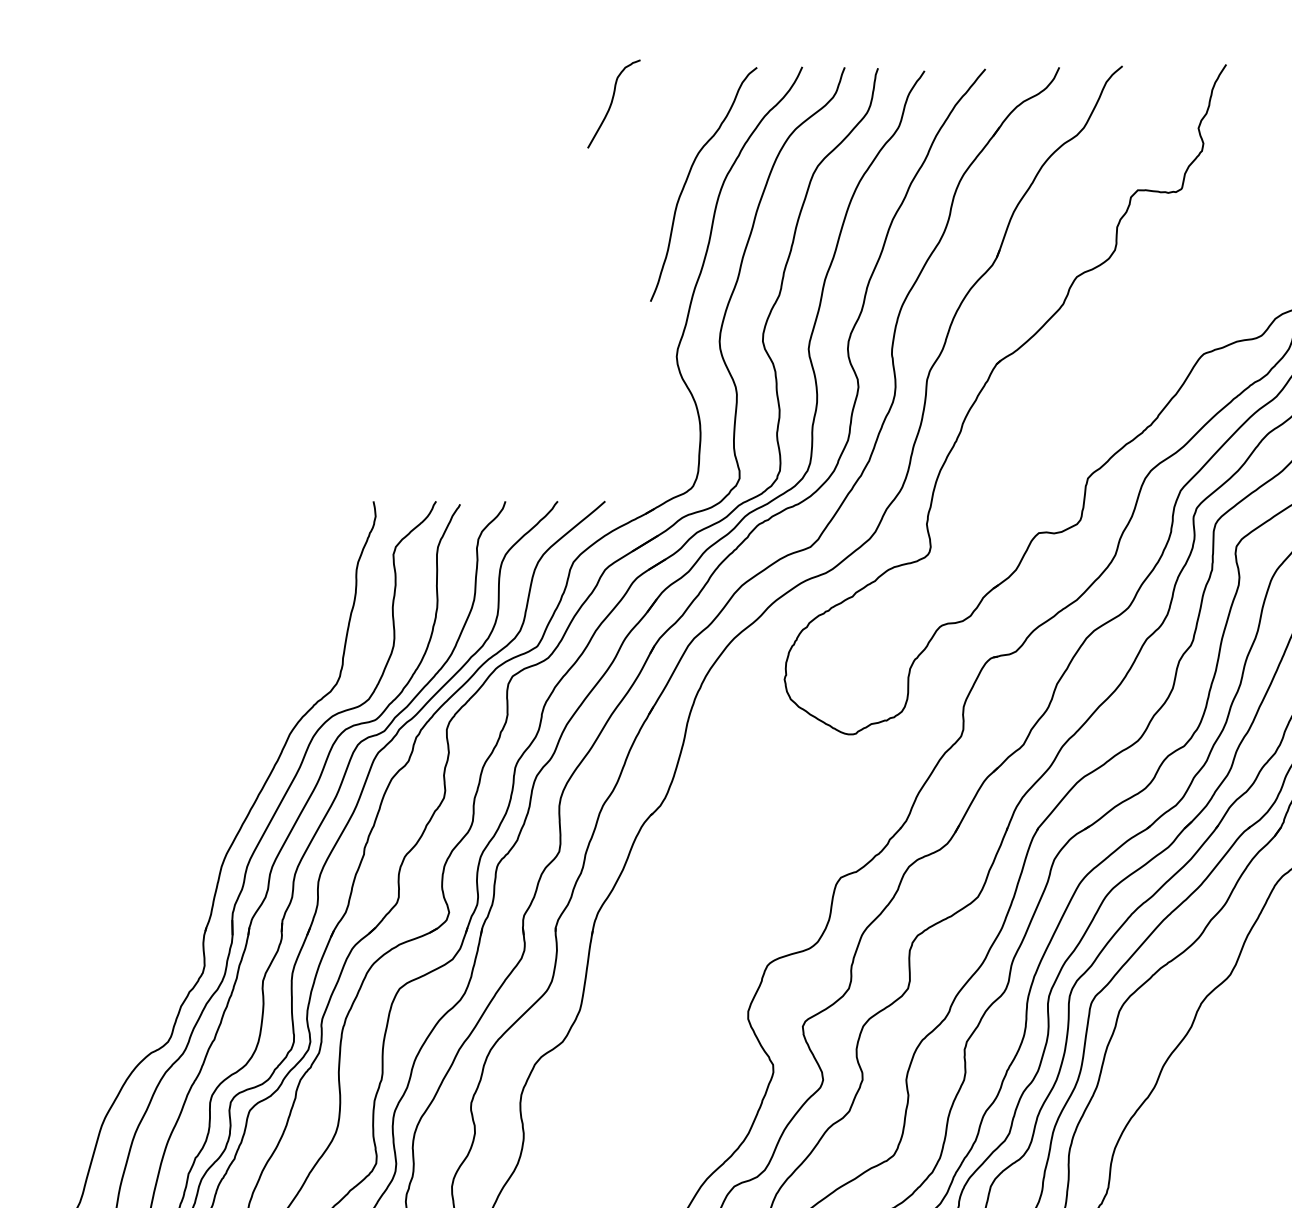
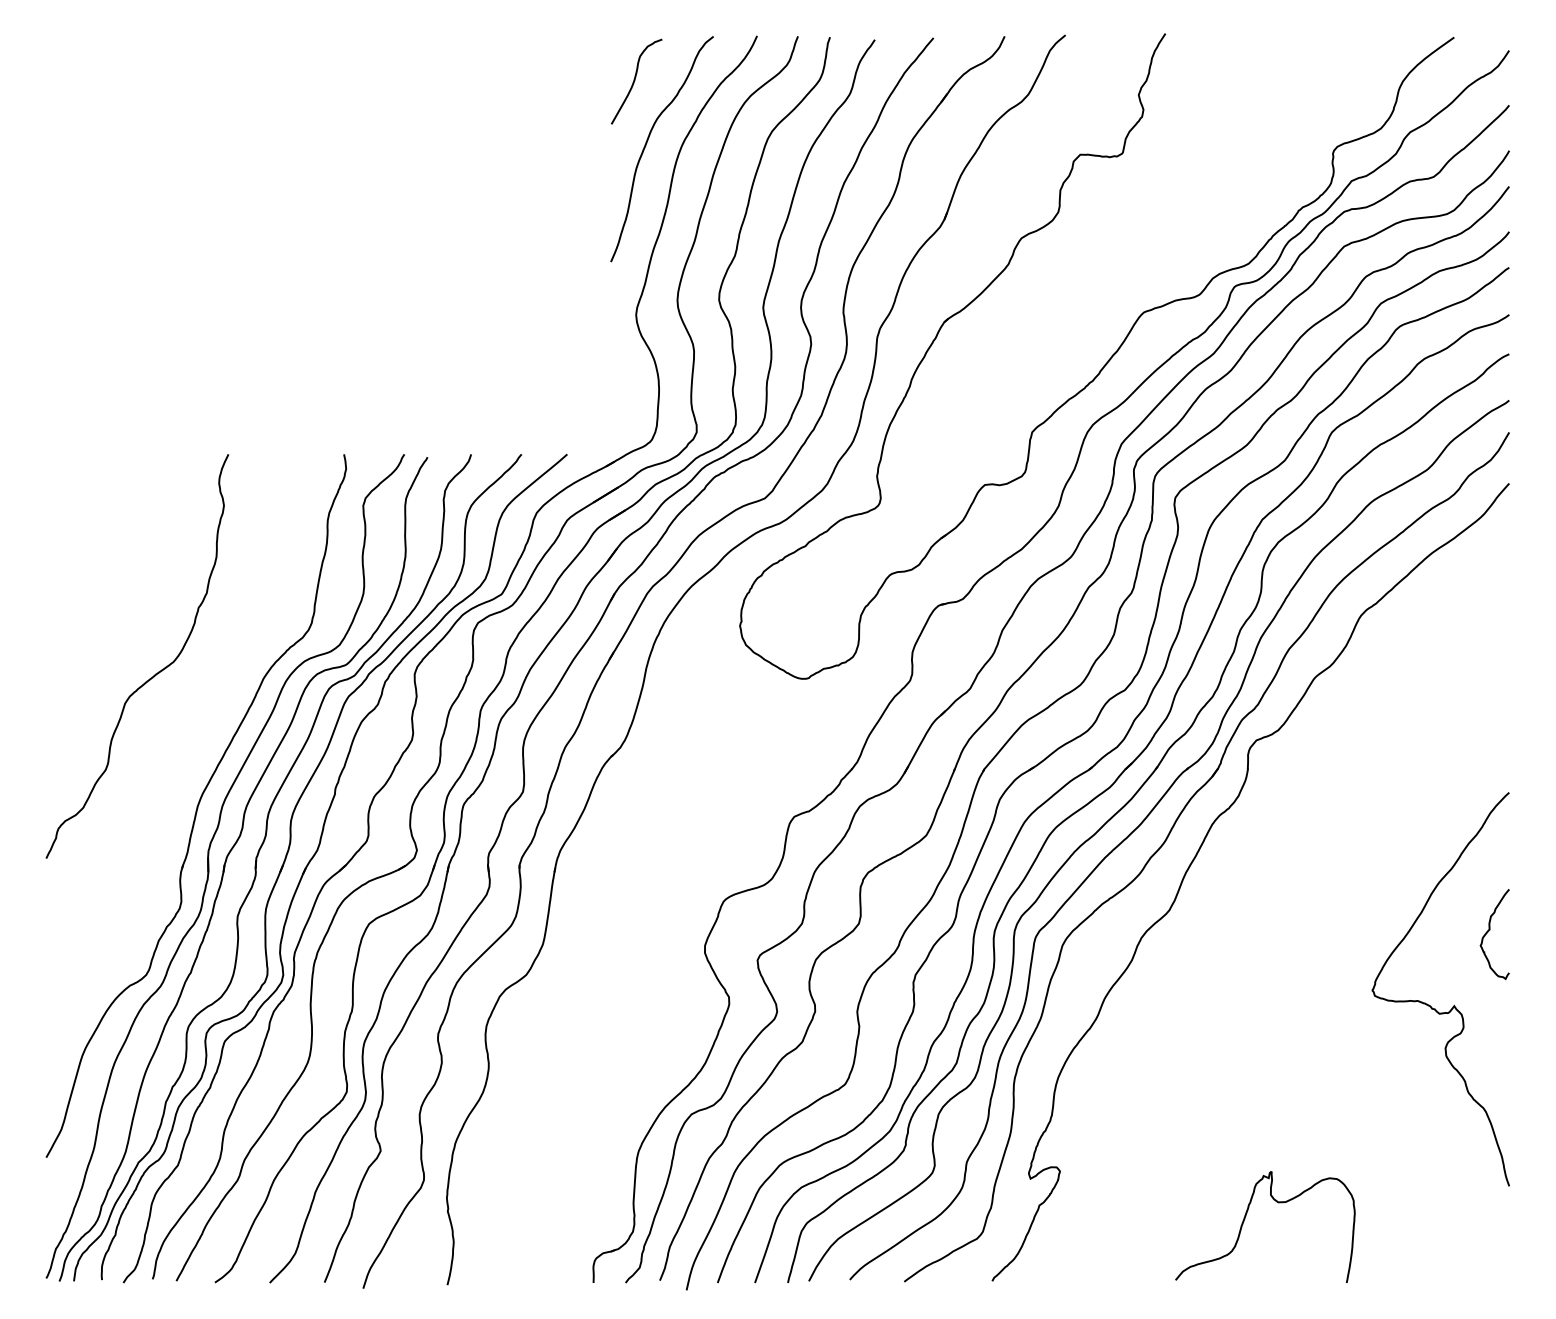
curve: (612, 102) -> (635, 80), moved
curve: (172, 733) -> (150, 677), added

